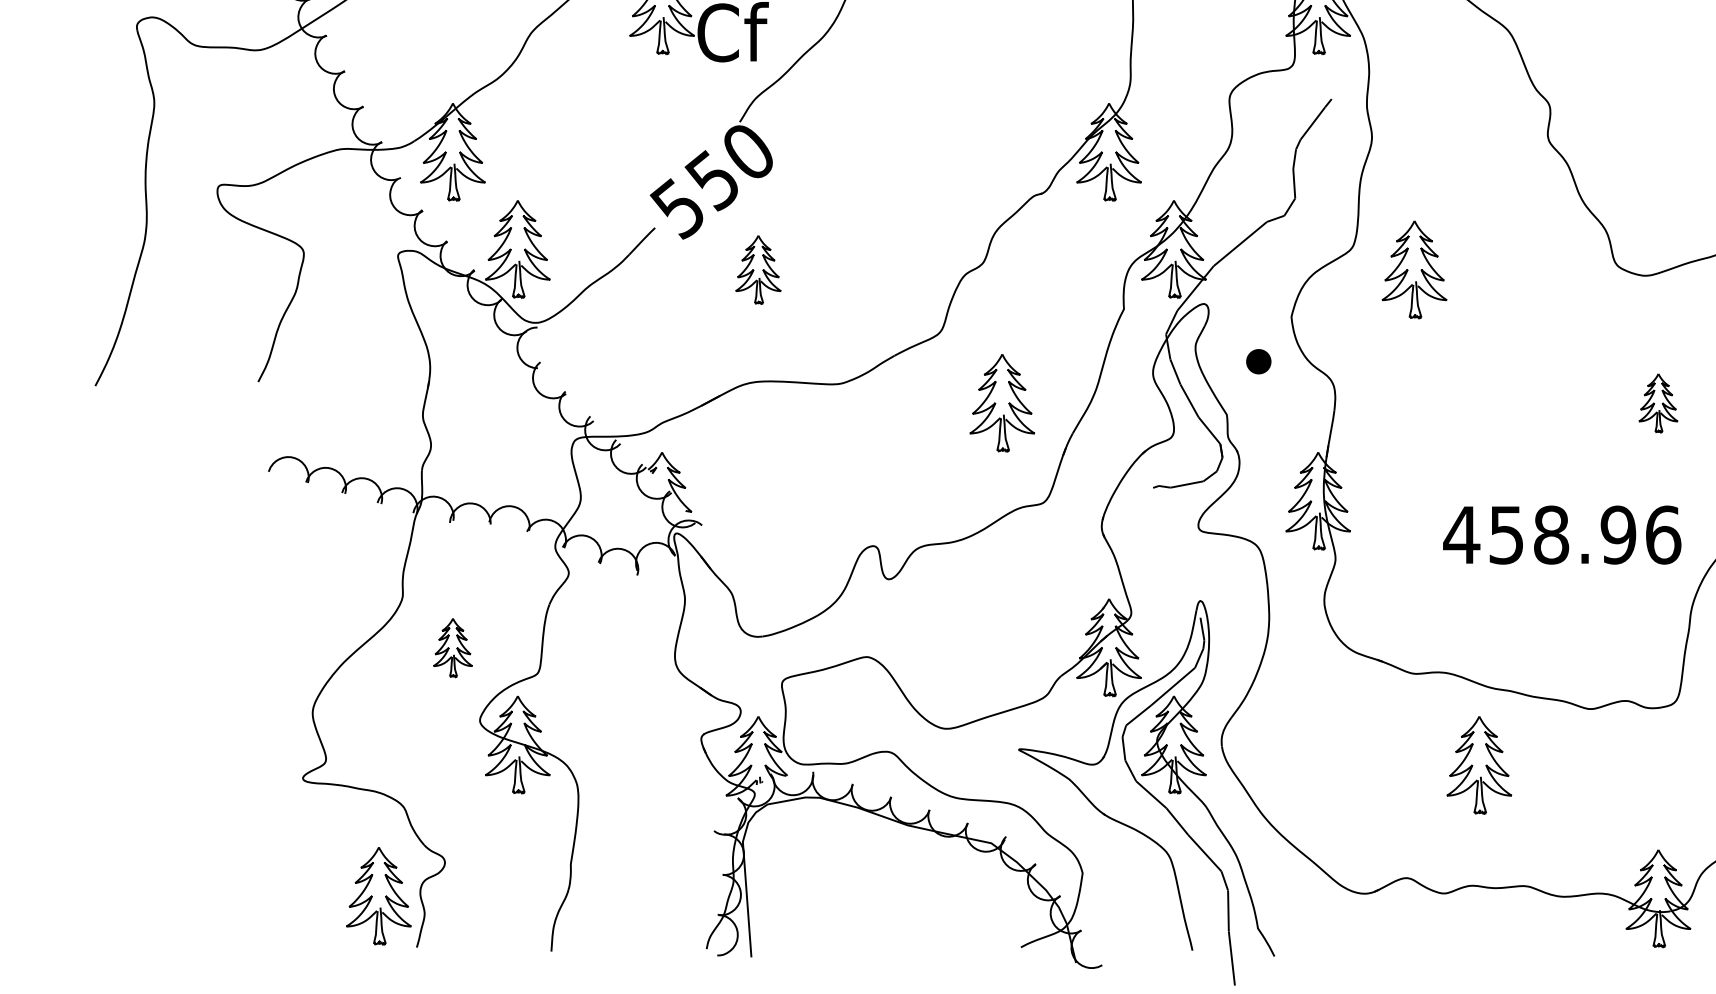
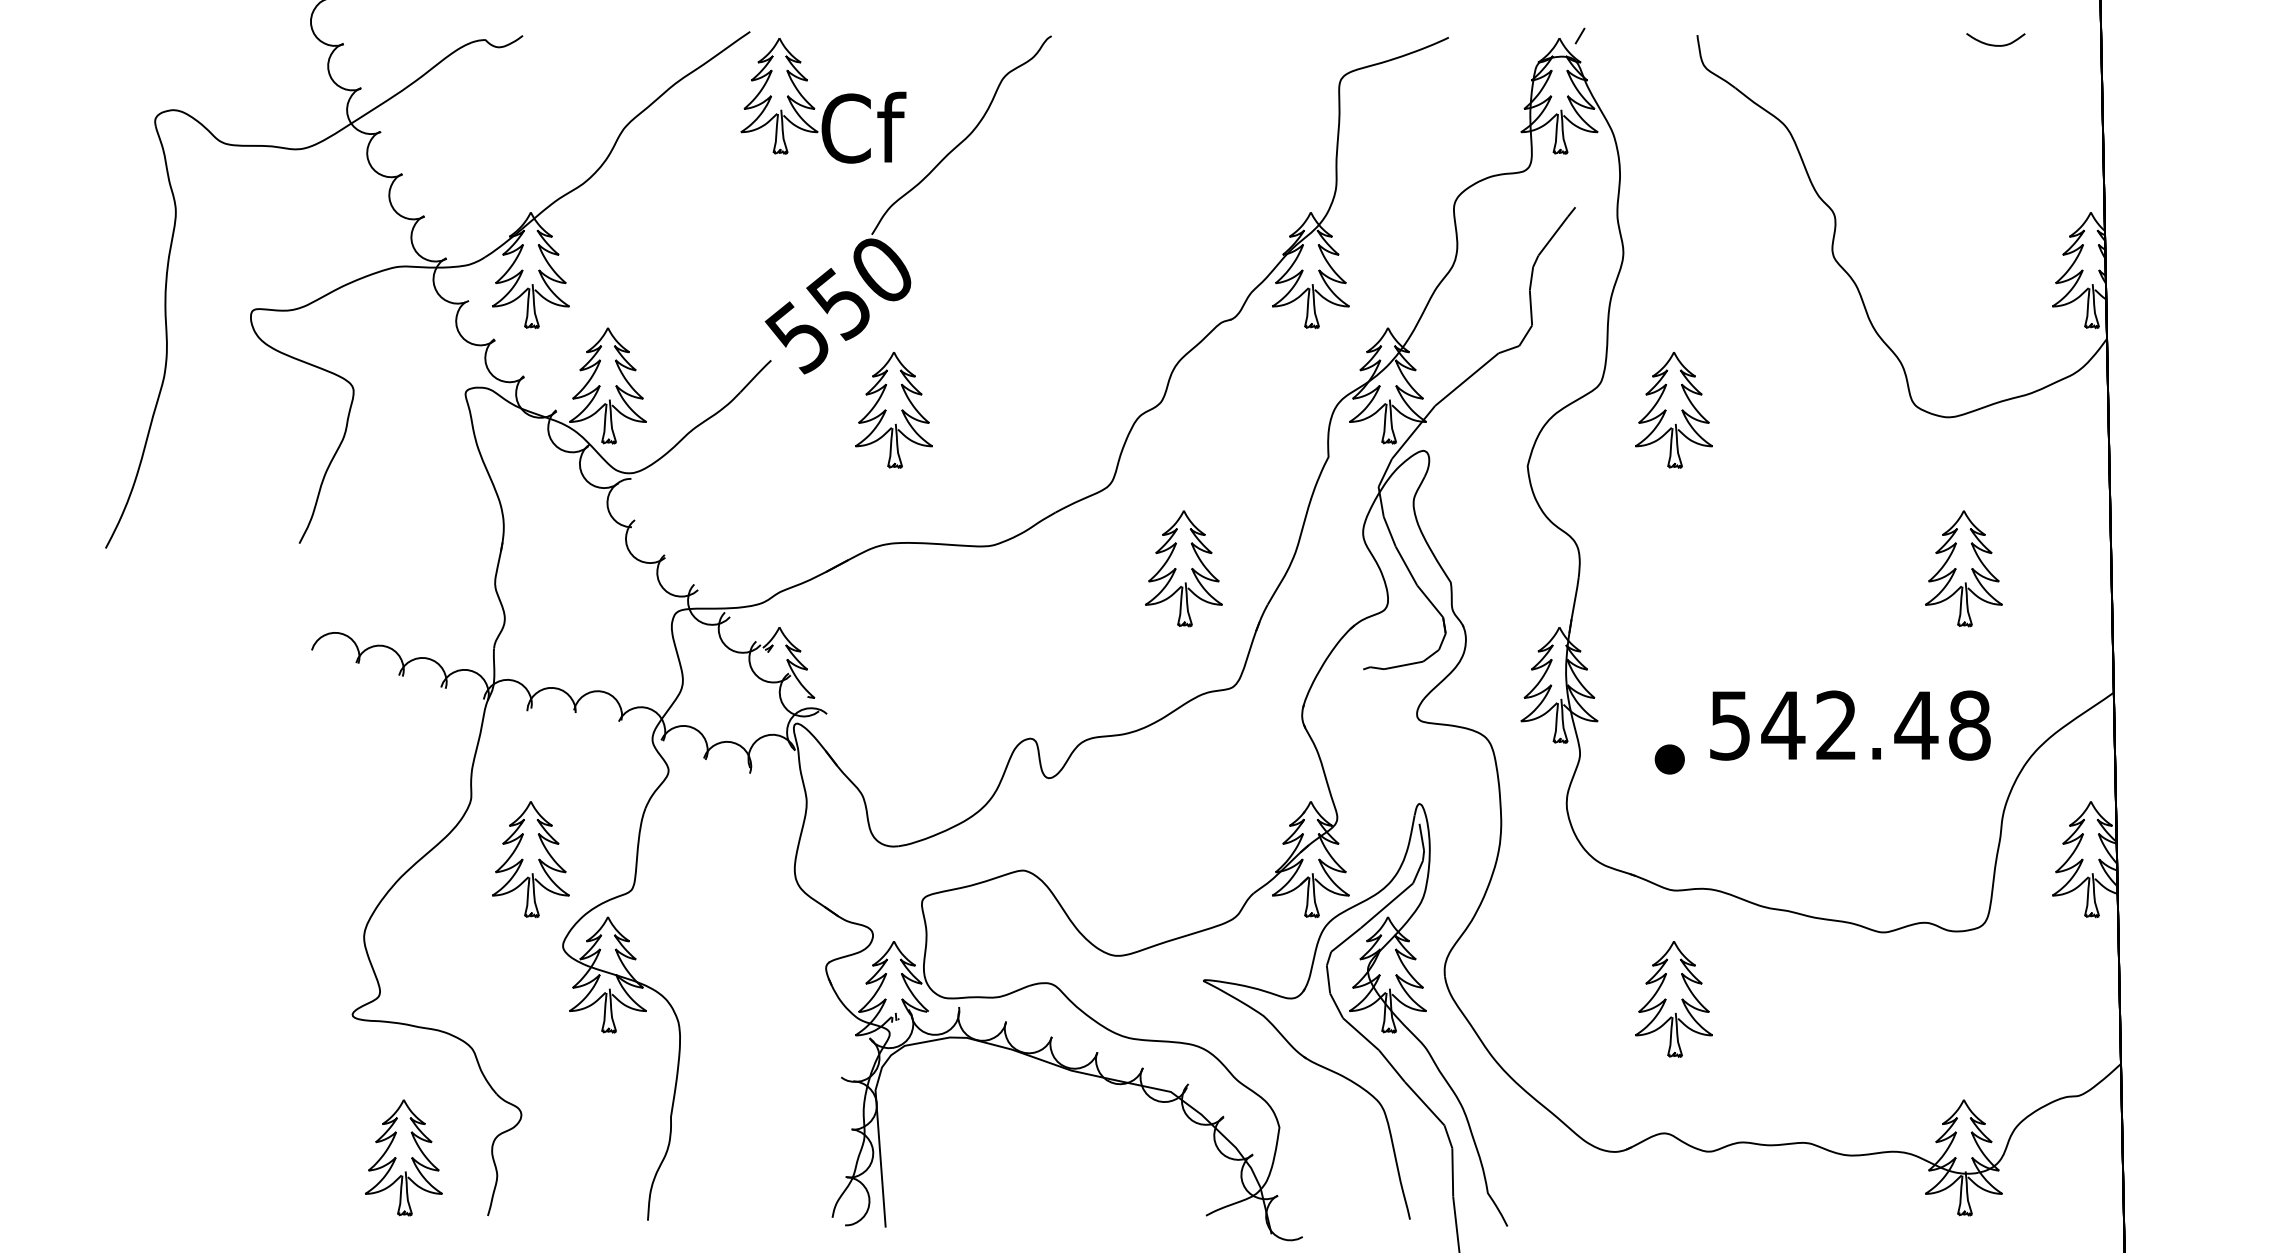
part: (758, 270) -> (893, 410), size x1.43
part: (1258, 361) -> (1669, 759), moved
part: (1658, 402) -> (1963, 568), size x1.67
text: (1562, 535) -> (1849, 725), 458.96 -> 542.48
part: (452, 647) -> (530, 859), size x1.67
part: (1478, 765) -> (1673, 999), moved
part: (378, 895) -> (403, 1157), moved

